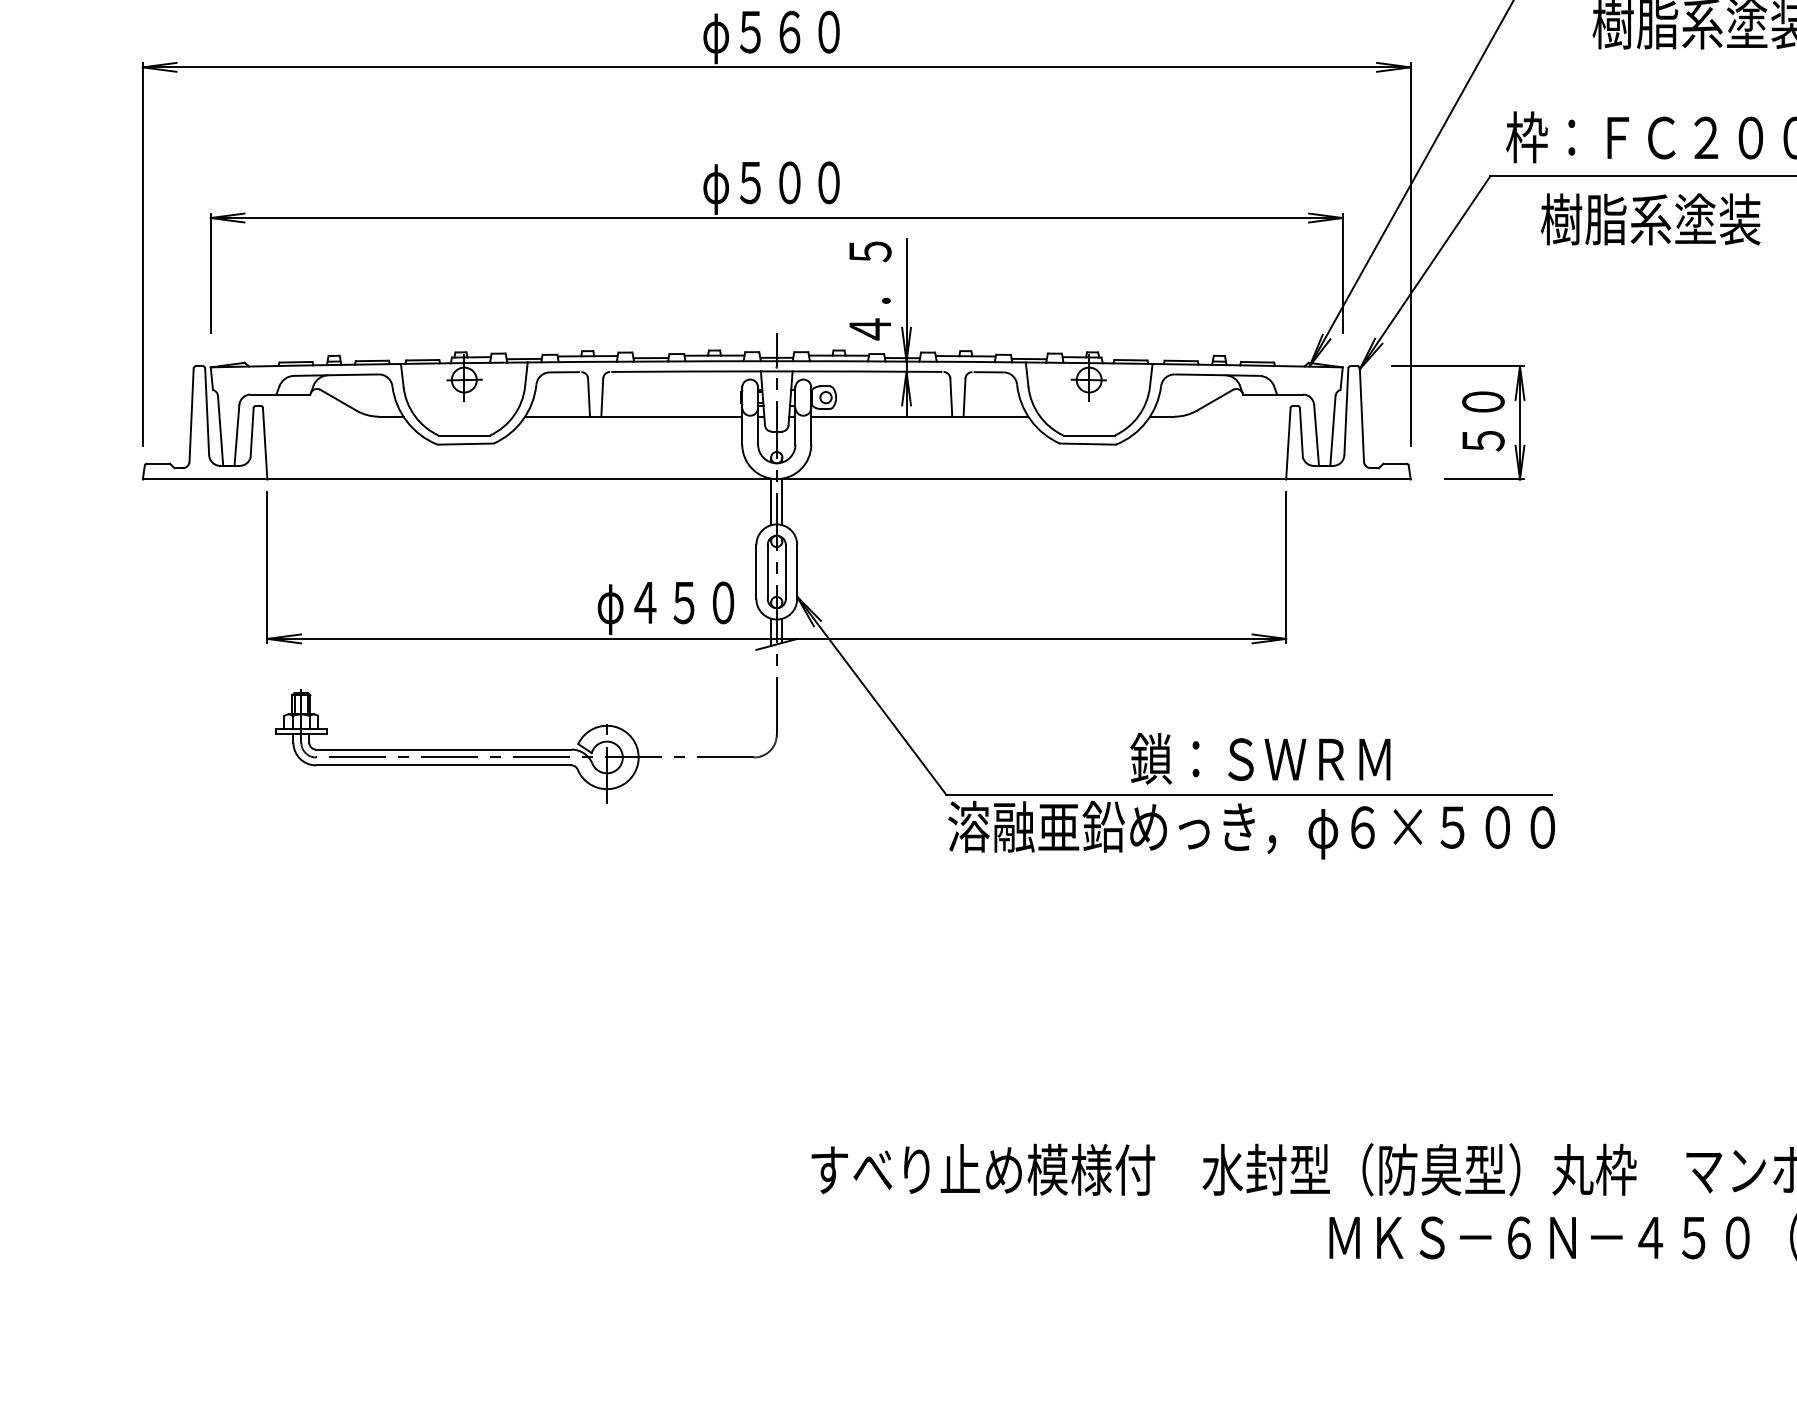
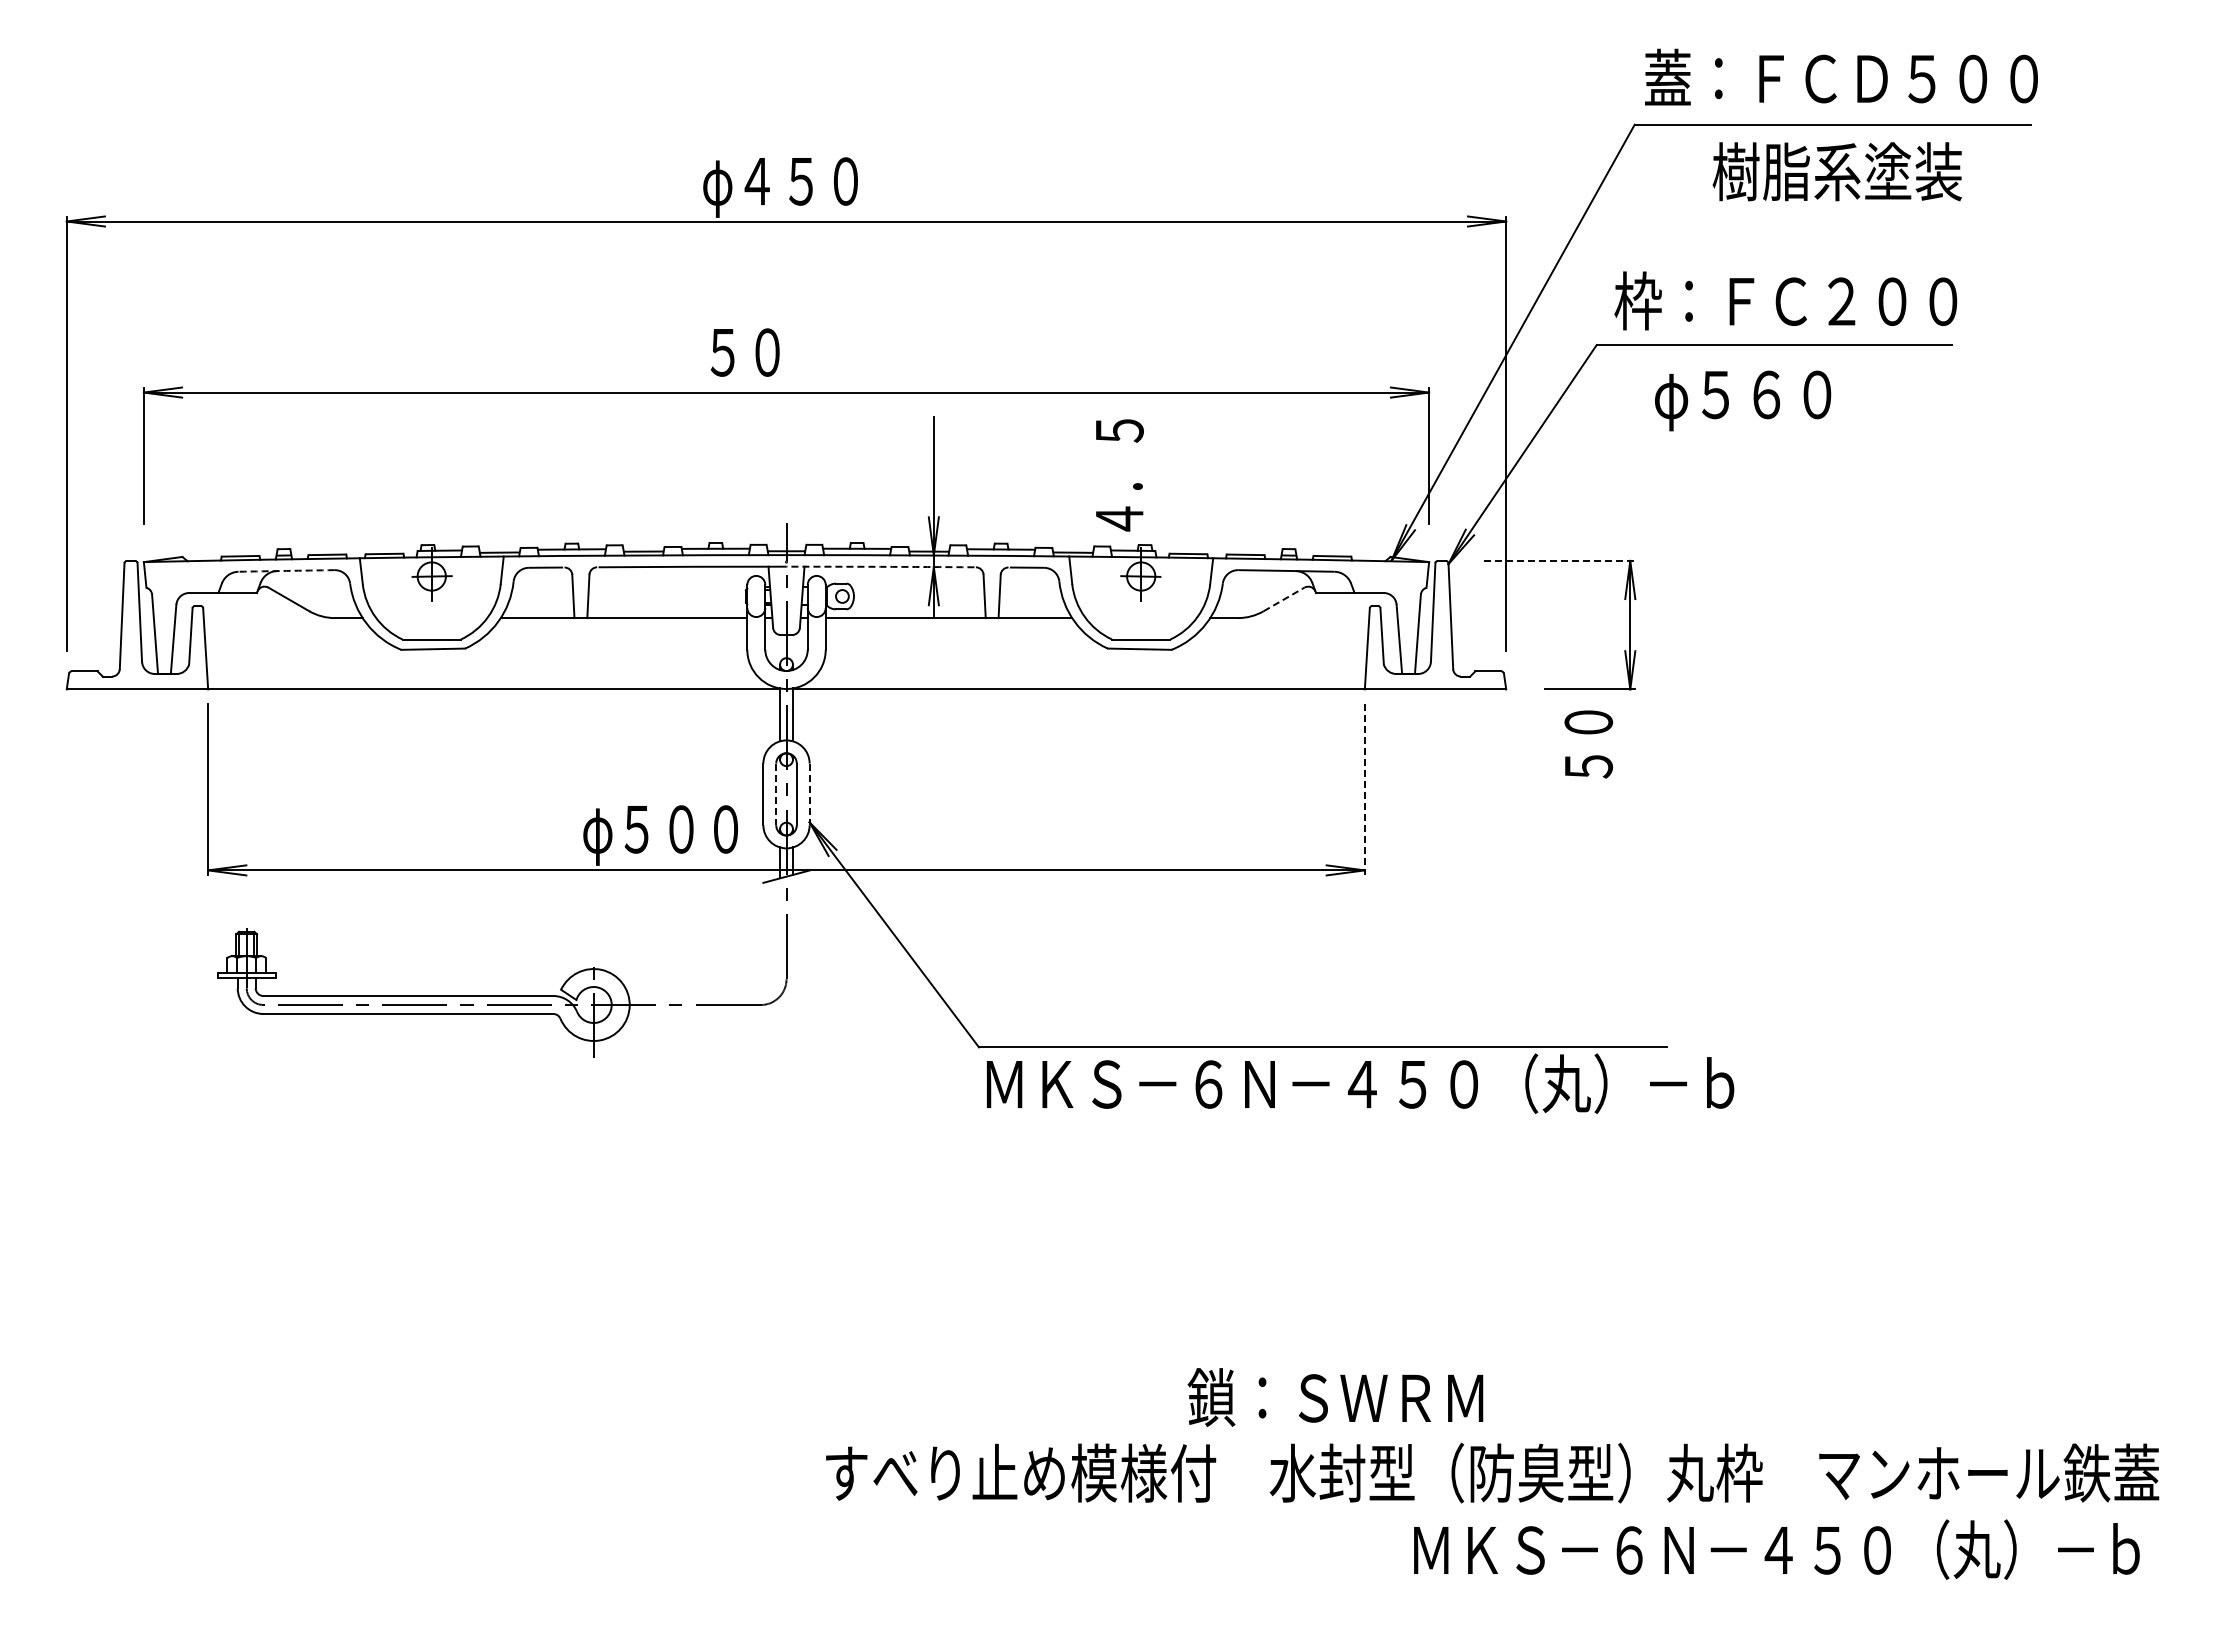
text: (769, 32) -> (778, 181), φ５６０ -> φ４５０
text: (771, 188) -> (780, 358), φ５００ -> ５０
text: (1650, 222) -> (1778, 397), 樹脂系塗装 -> φ５６０
text: (870, 291) -> (1119, 475), moved
line: (1458, 365) -> (1560, 560), solid -> dashed
arc: (859, 371) -> (880, 566), solid -> dashed
arc: (336, 374) -> (286, 570), solid -> dashed
line: (1215, 400) -> (1284, 599), solid -> dashed
text: (1483, 421) -> (1588, 744), moved
line: (1285, 567) -> (1364, 789), solid -> dashed
line: (767, 572) -> (776, 794), solid -> dashed
line: (797, 572) -> (809, 794), solid -> dashed
text: (664, 602) -> (658, 829), φ４５０ -> φ５００
text: (1260, 758) -> (1335, 1397), moved
text: (1279, 829) -> (1357, 1086), 溶融亜鉛めっき，φ６×５００ -> ＭＫＳ－６Ｎ－４５０（丸）－ｂ

